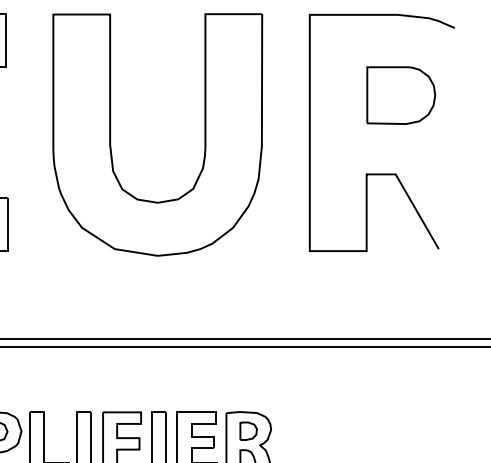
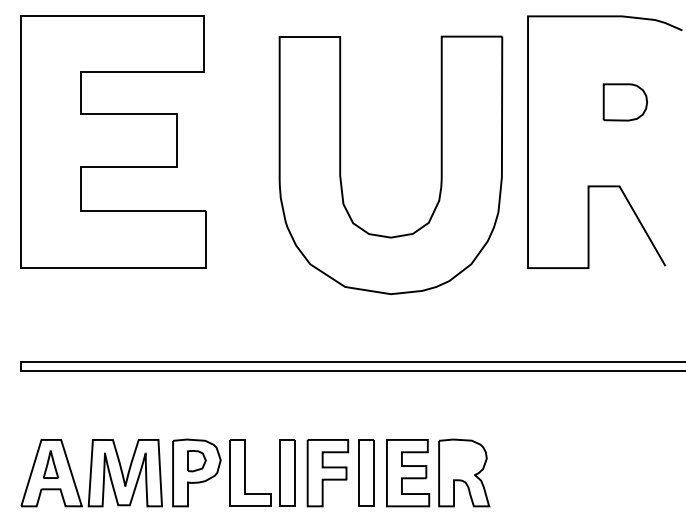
part: (401, 95) -> (625, 102), size x0.6
part: (111, 134) -> (341, 164), moved
part: (248, 430) -> (462, 459), removed

